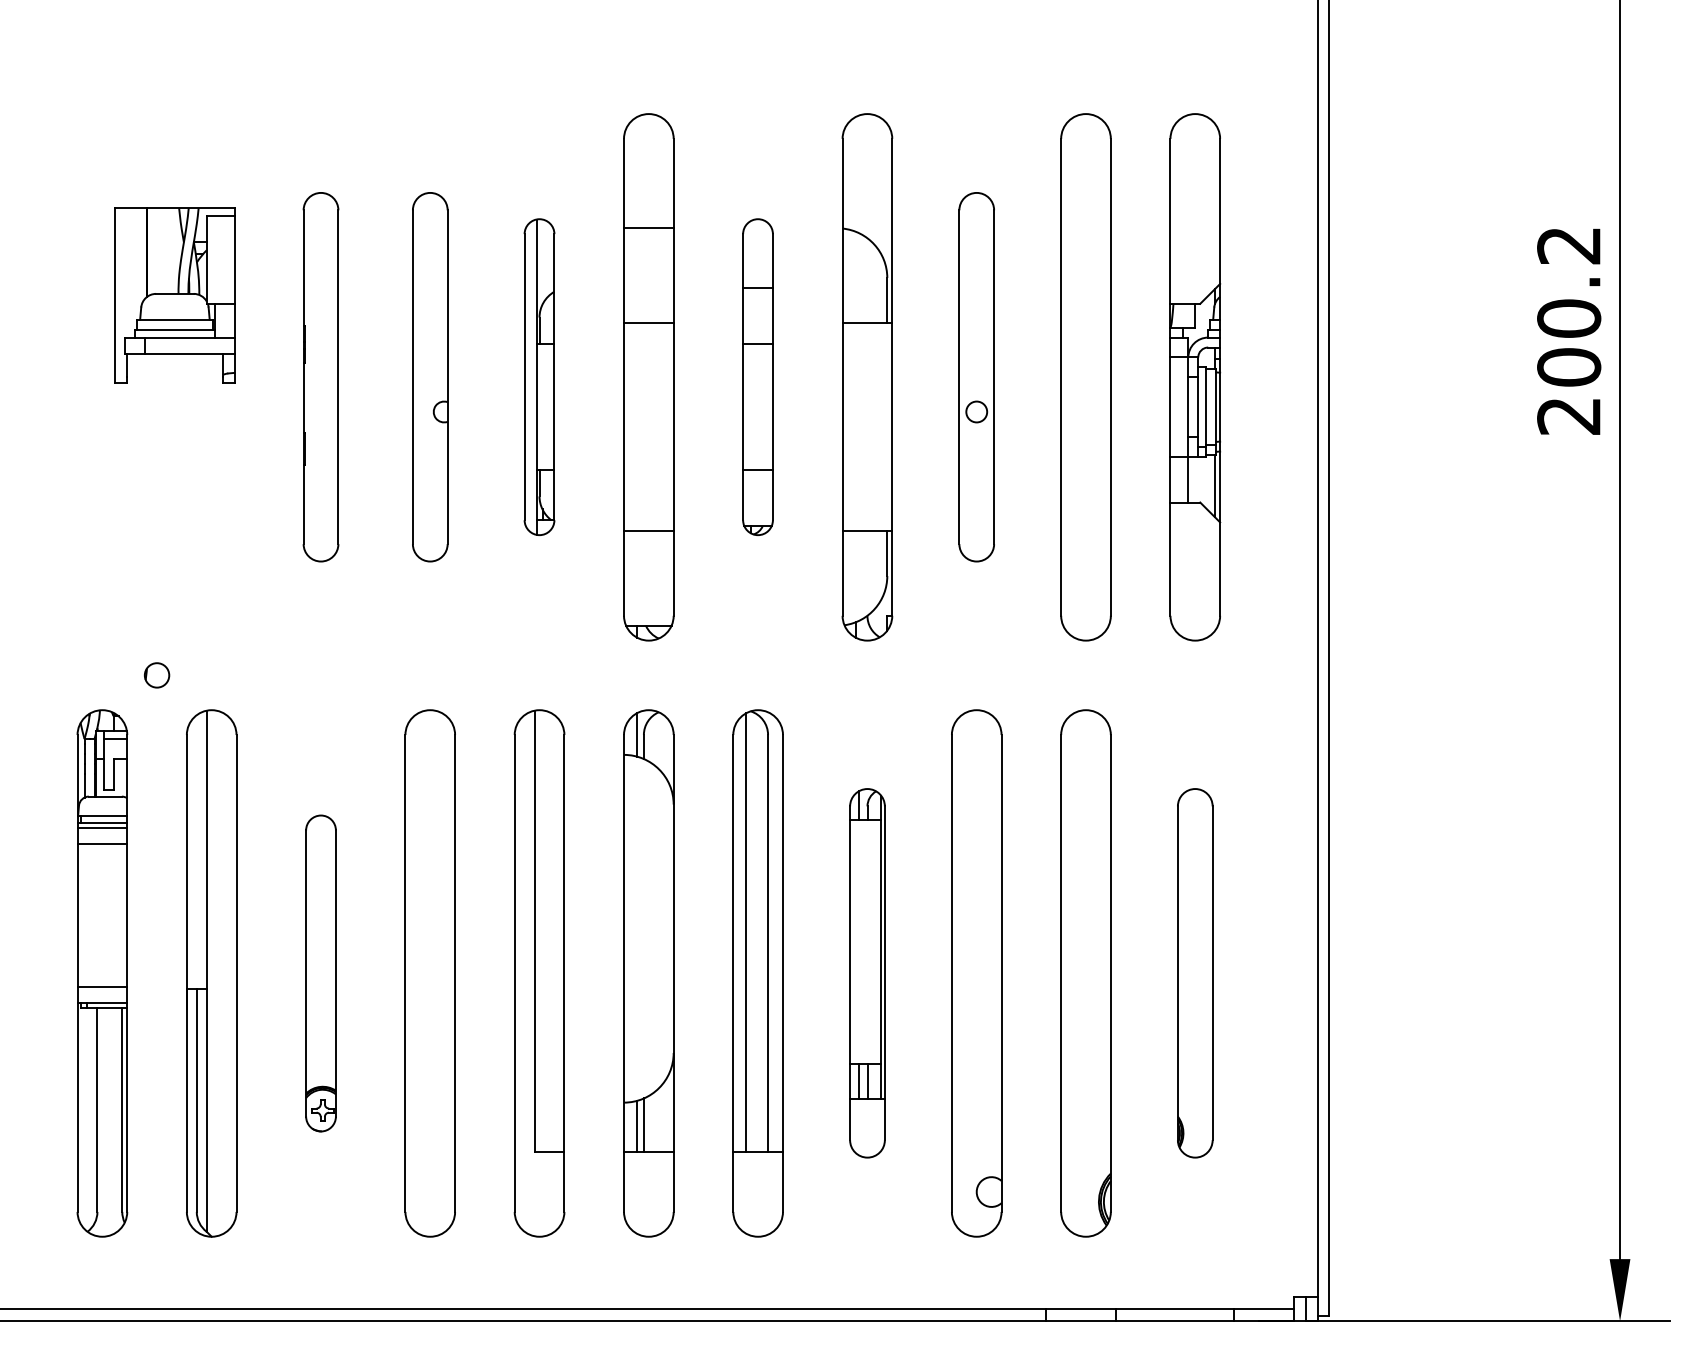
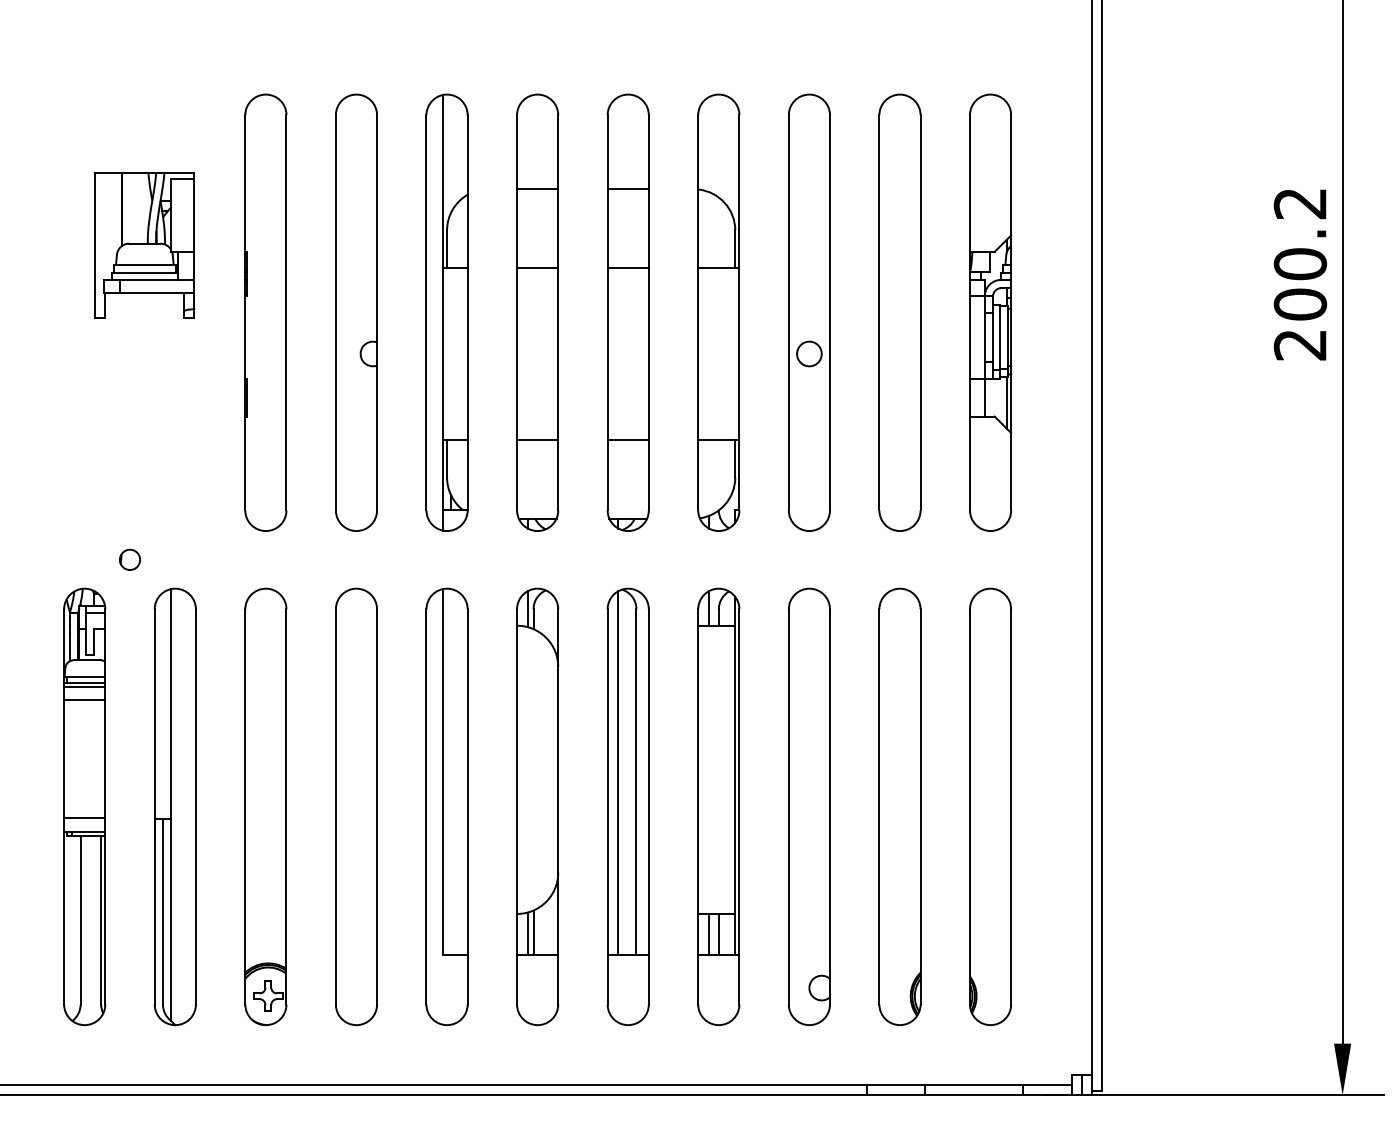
part: (320, 376) -> (265, 312), size x1.43
part: (430, 376) -> (356, 312), size x1.43
part: (538, 376) -> (446, 312), size x1.67
part: (757, 376) -> (627, 312), size x1.67
part: (976, 376) -> (809, 312), size x1.43
part: (320, 972) -> (265, 806), size x1.67
part: (867, 972) -> (718, 806), size x1.43
part: (1195, 972) -> (990, 806), size x1.43

